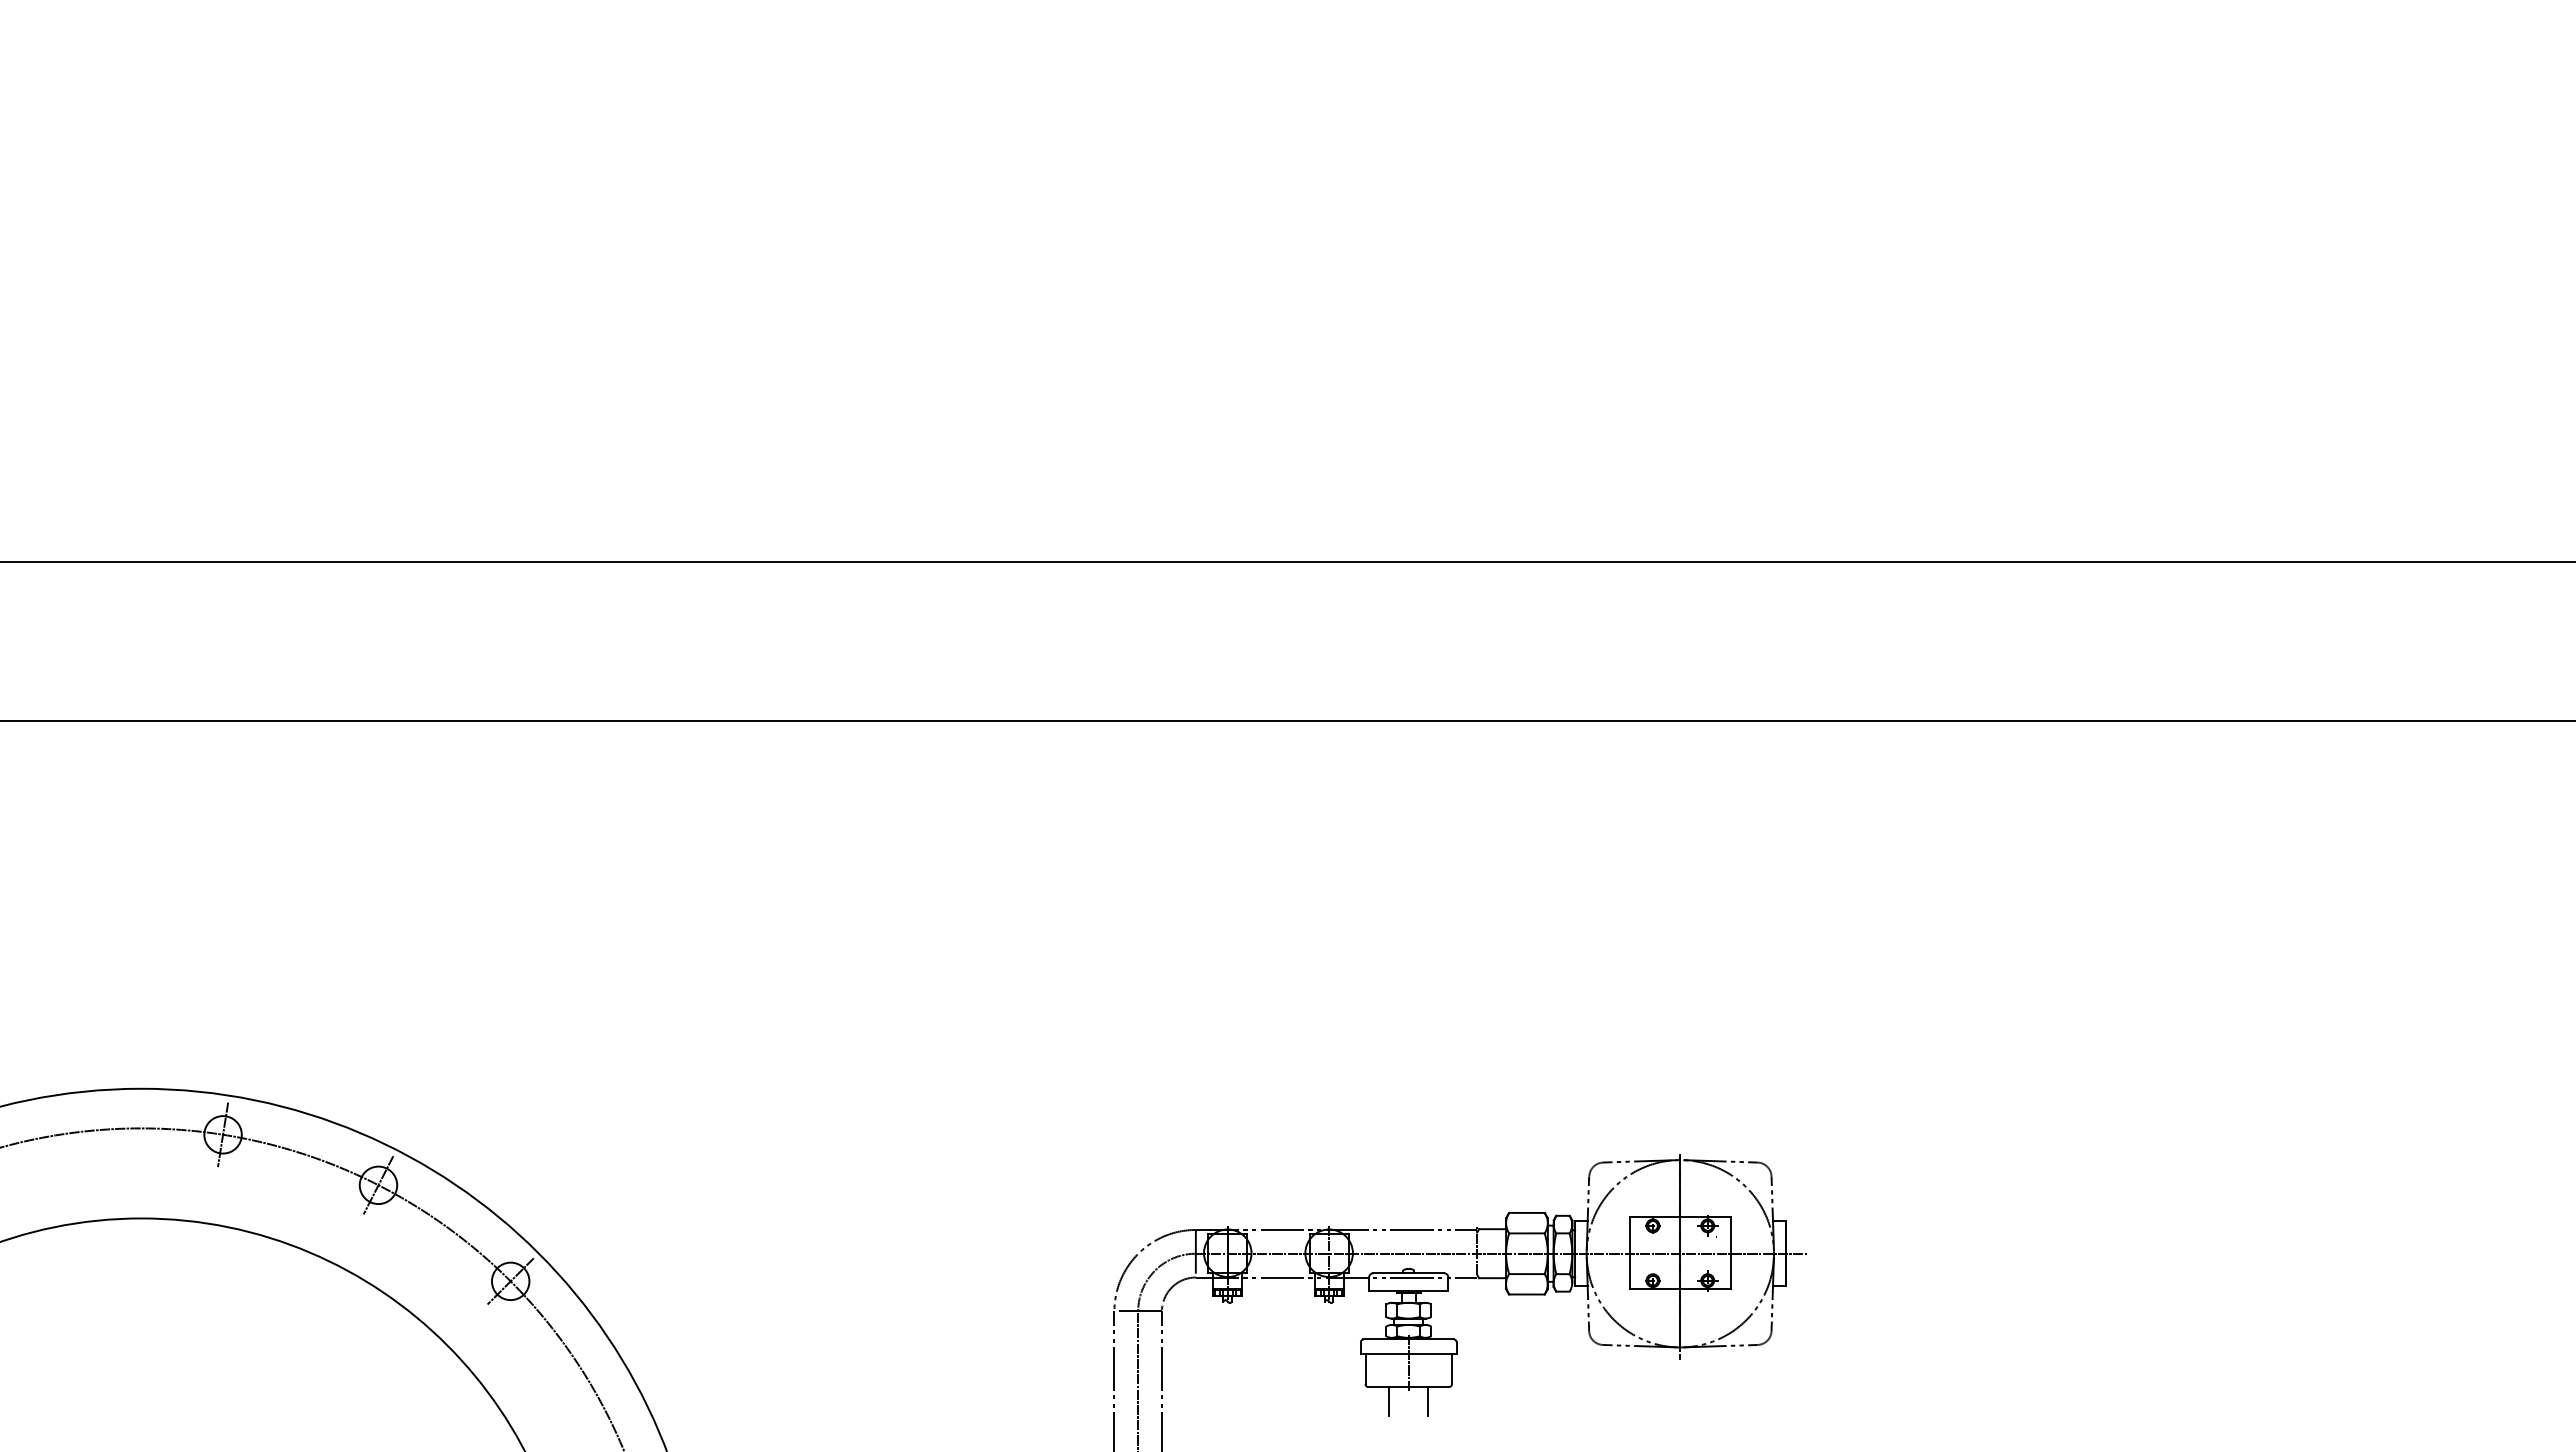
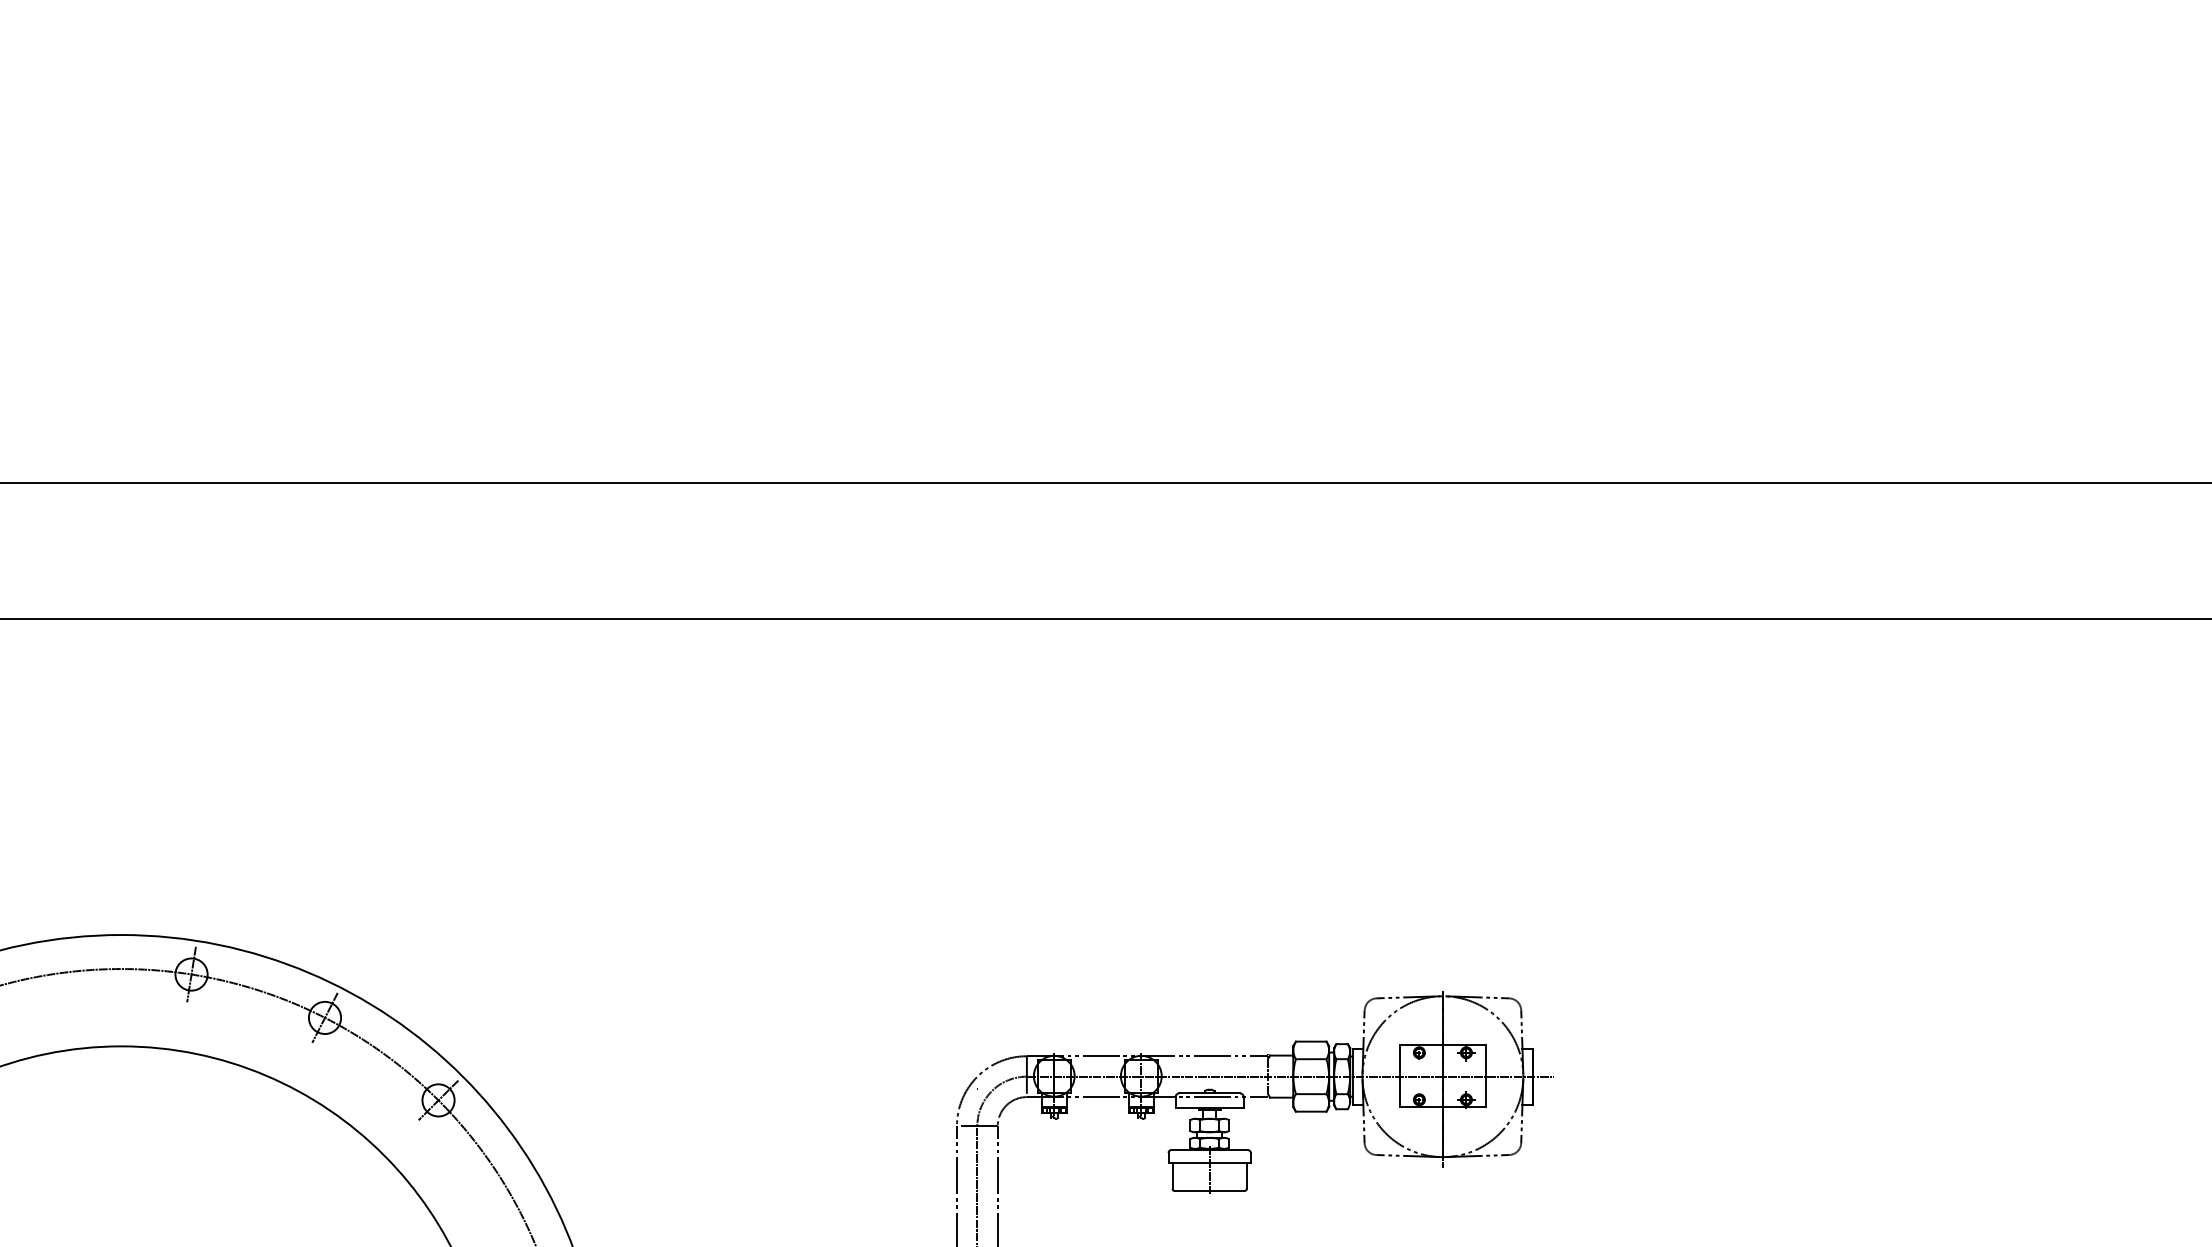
line: (1389, 1401) -> (1193, 1203), removed
line: (1428, 1401) -> (1226, 1203), removed

